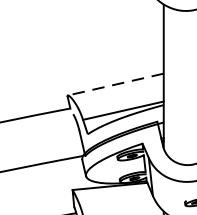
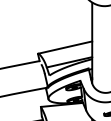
line: (116, 84) -> (65, 47), dashed -> solid

